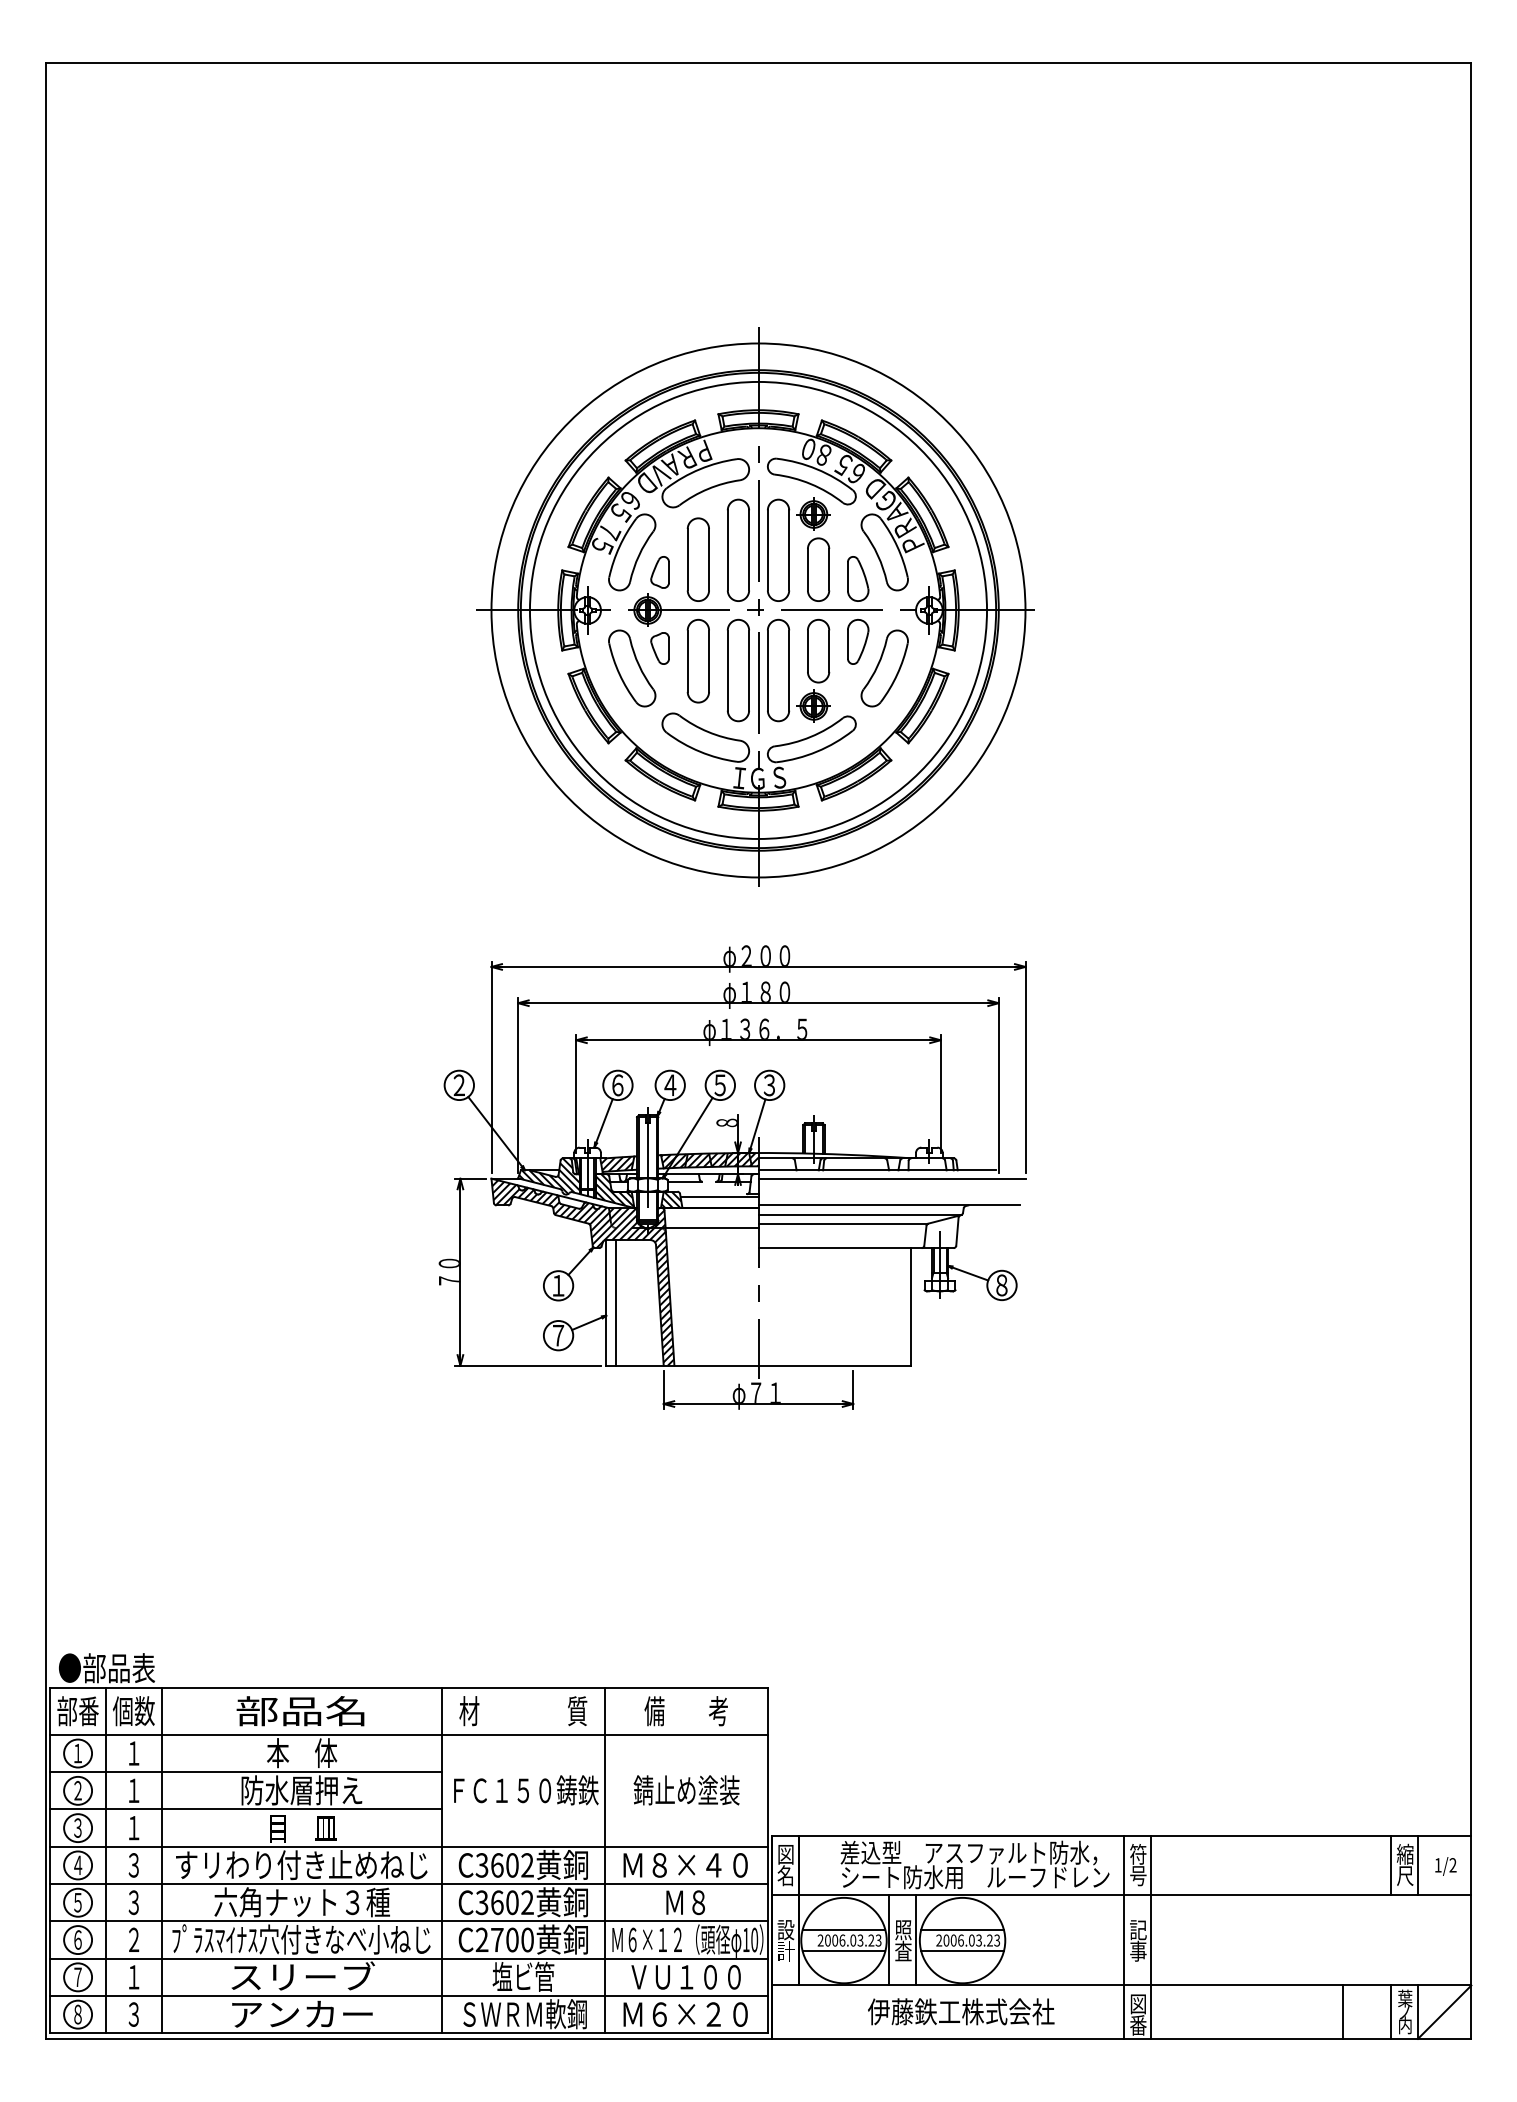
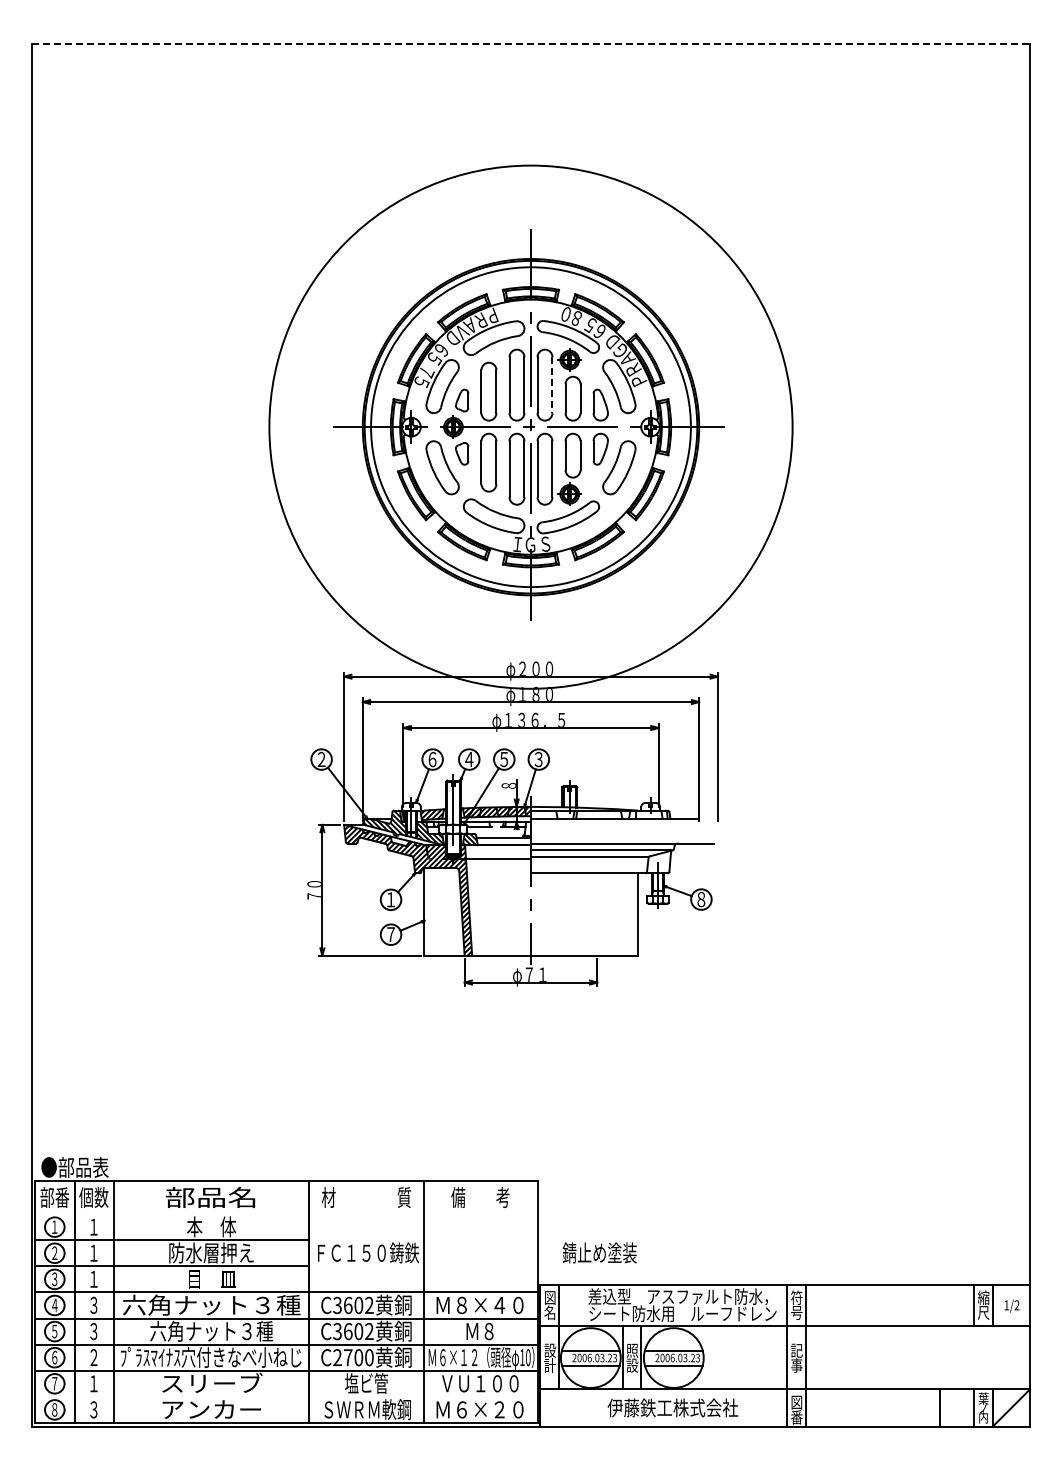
line: (757, 63) -> (530, 44), solid -> dashed
line: (789, 550) -> (552, 385), solid -> dashed
circle: (757, 610) -> (530, 427), size x1.4
line: (890, 1178) -> (623, 824), removed
line: (616, 1302) -> (431, 911), removed
line: (409, 1735) -> (286, 1214), removed
text: (686, 1789) -> (599, 1252), moved
text: (301, 1864) -> (211, 1304), すリわり付き止めねじ -> 六角ナット３種
text: (903, 1951) -> (632, 1365), 査 -> 設
line: (409, 1995) -> (286, 1396), removed

